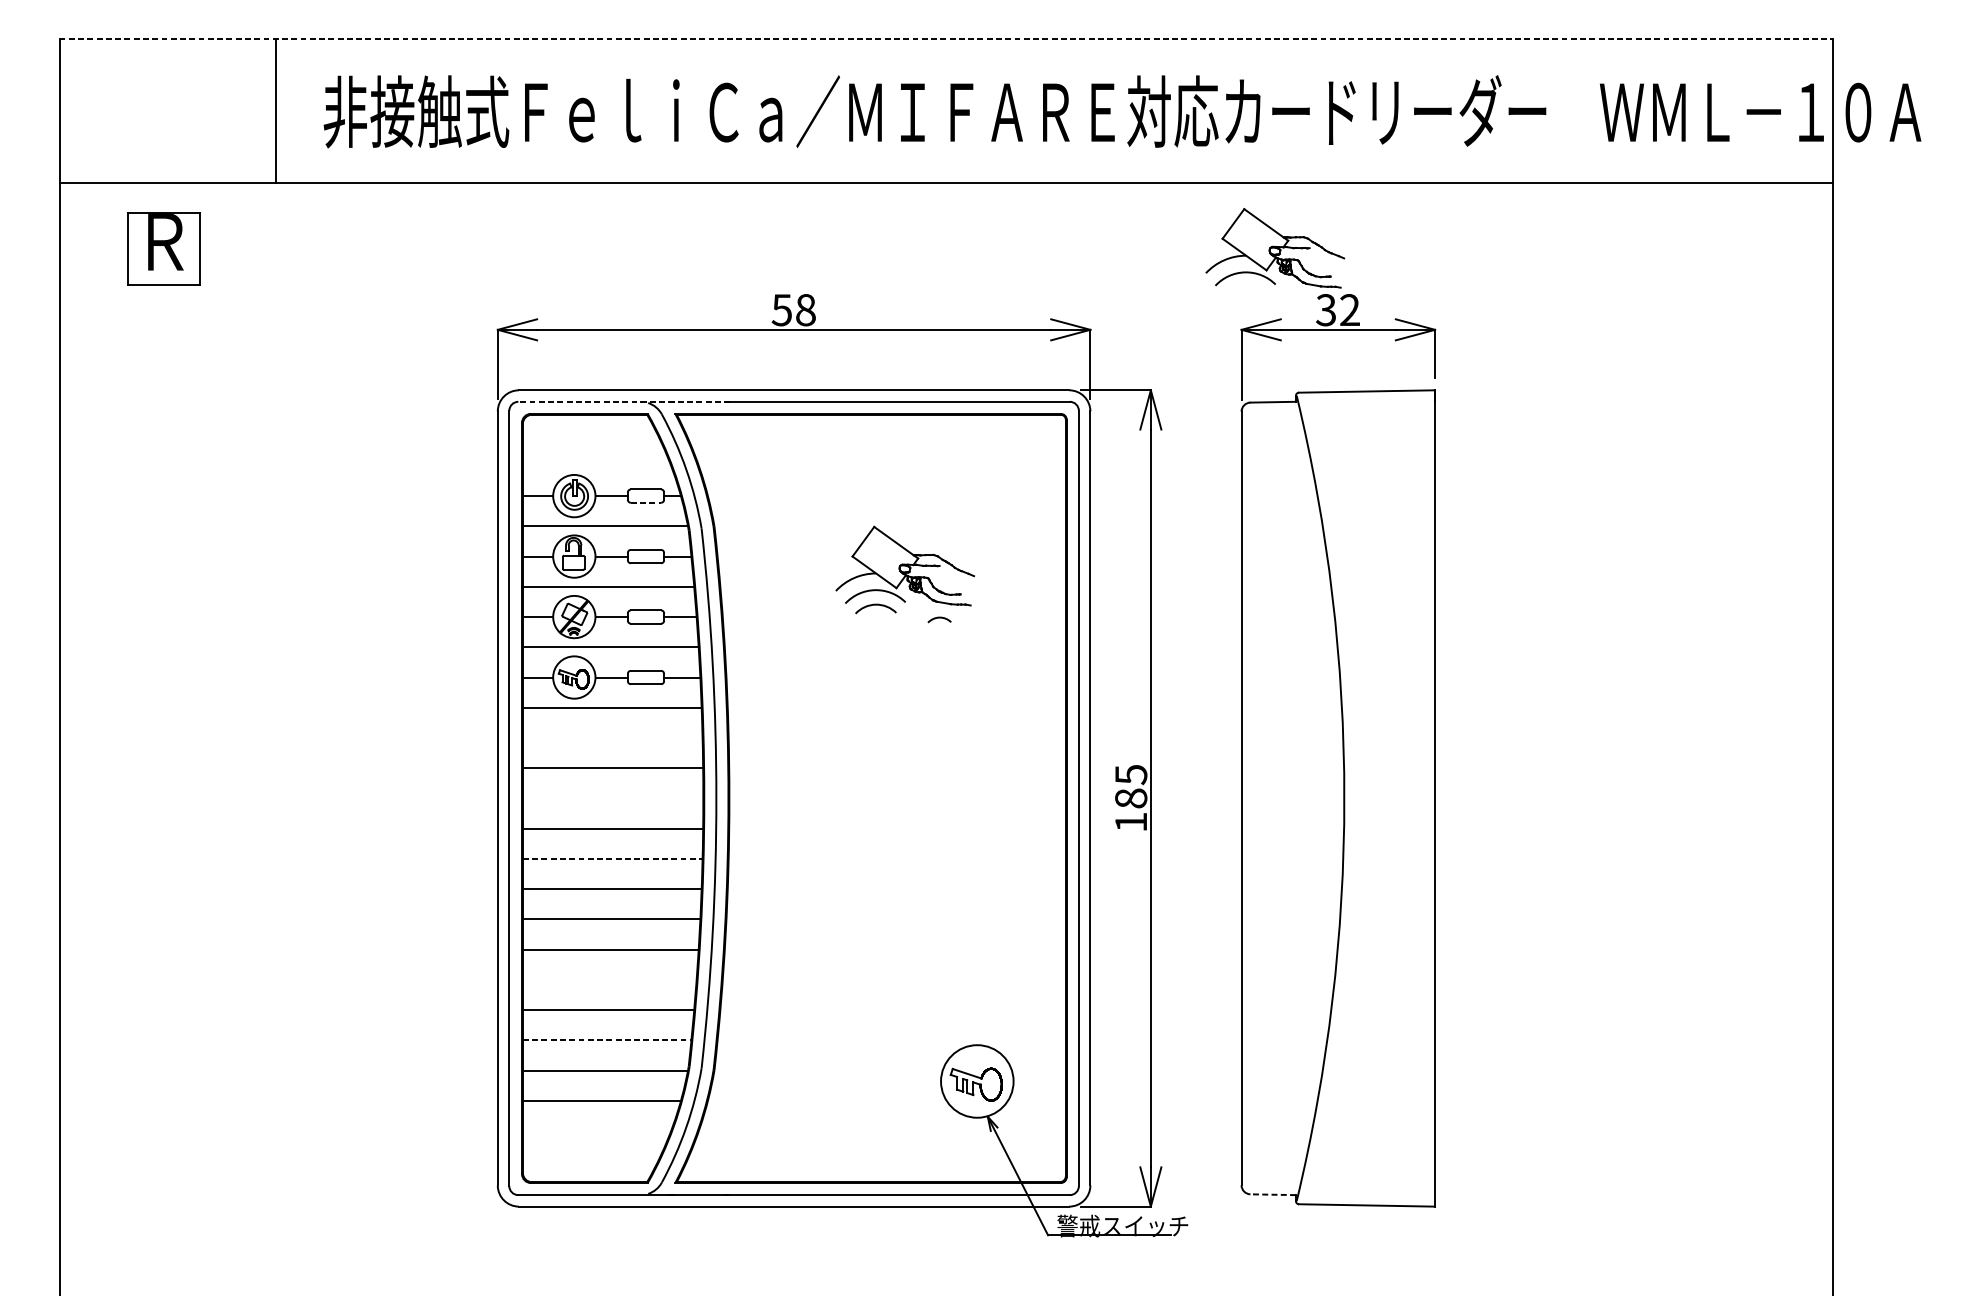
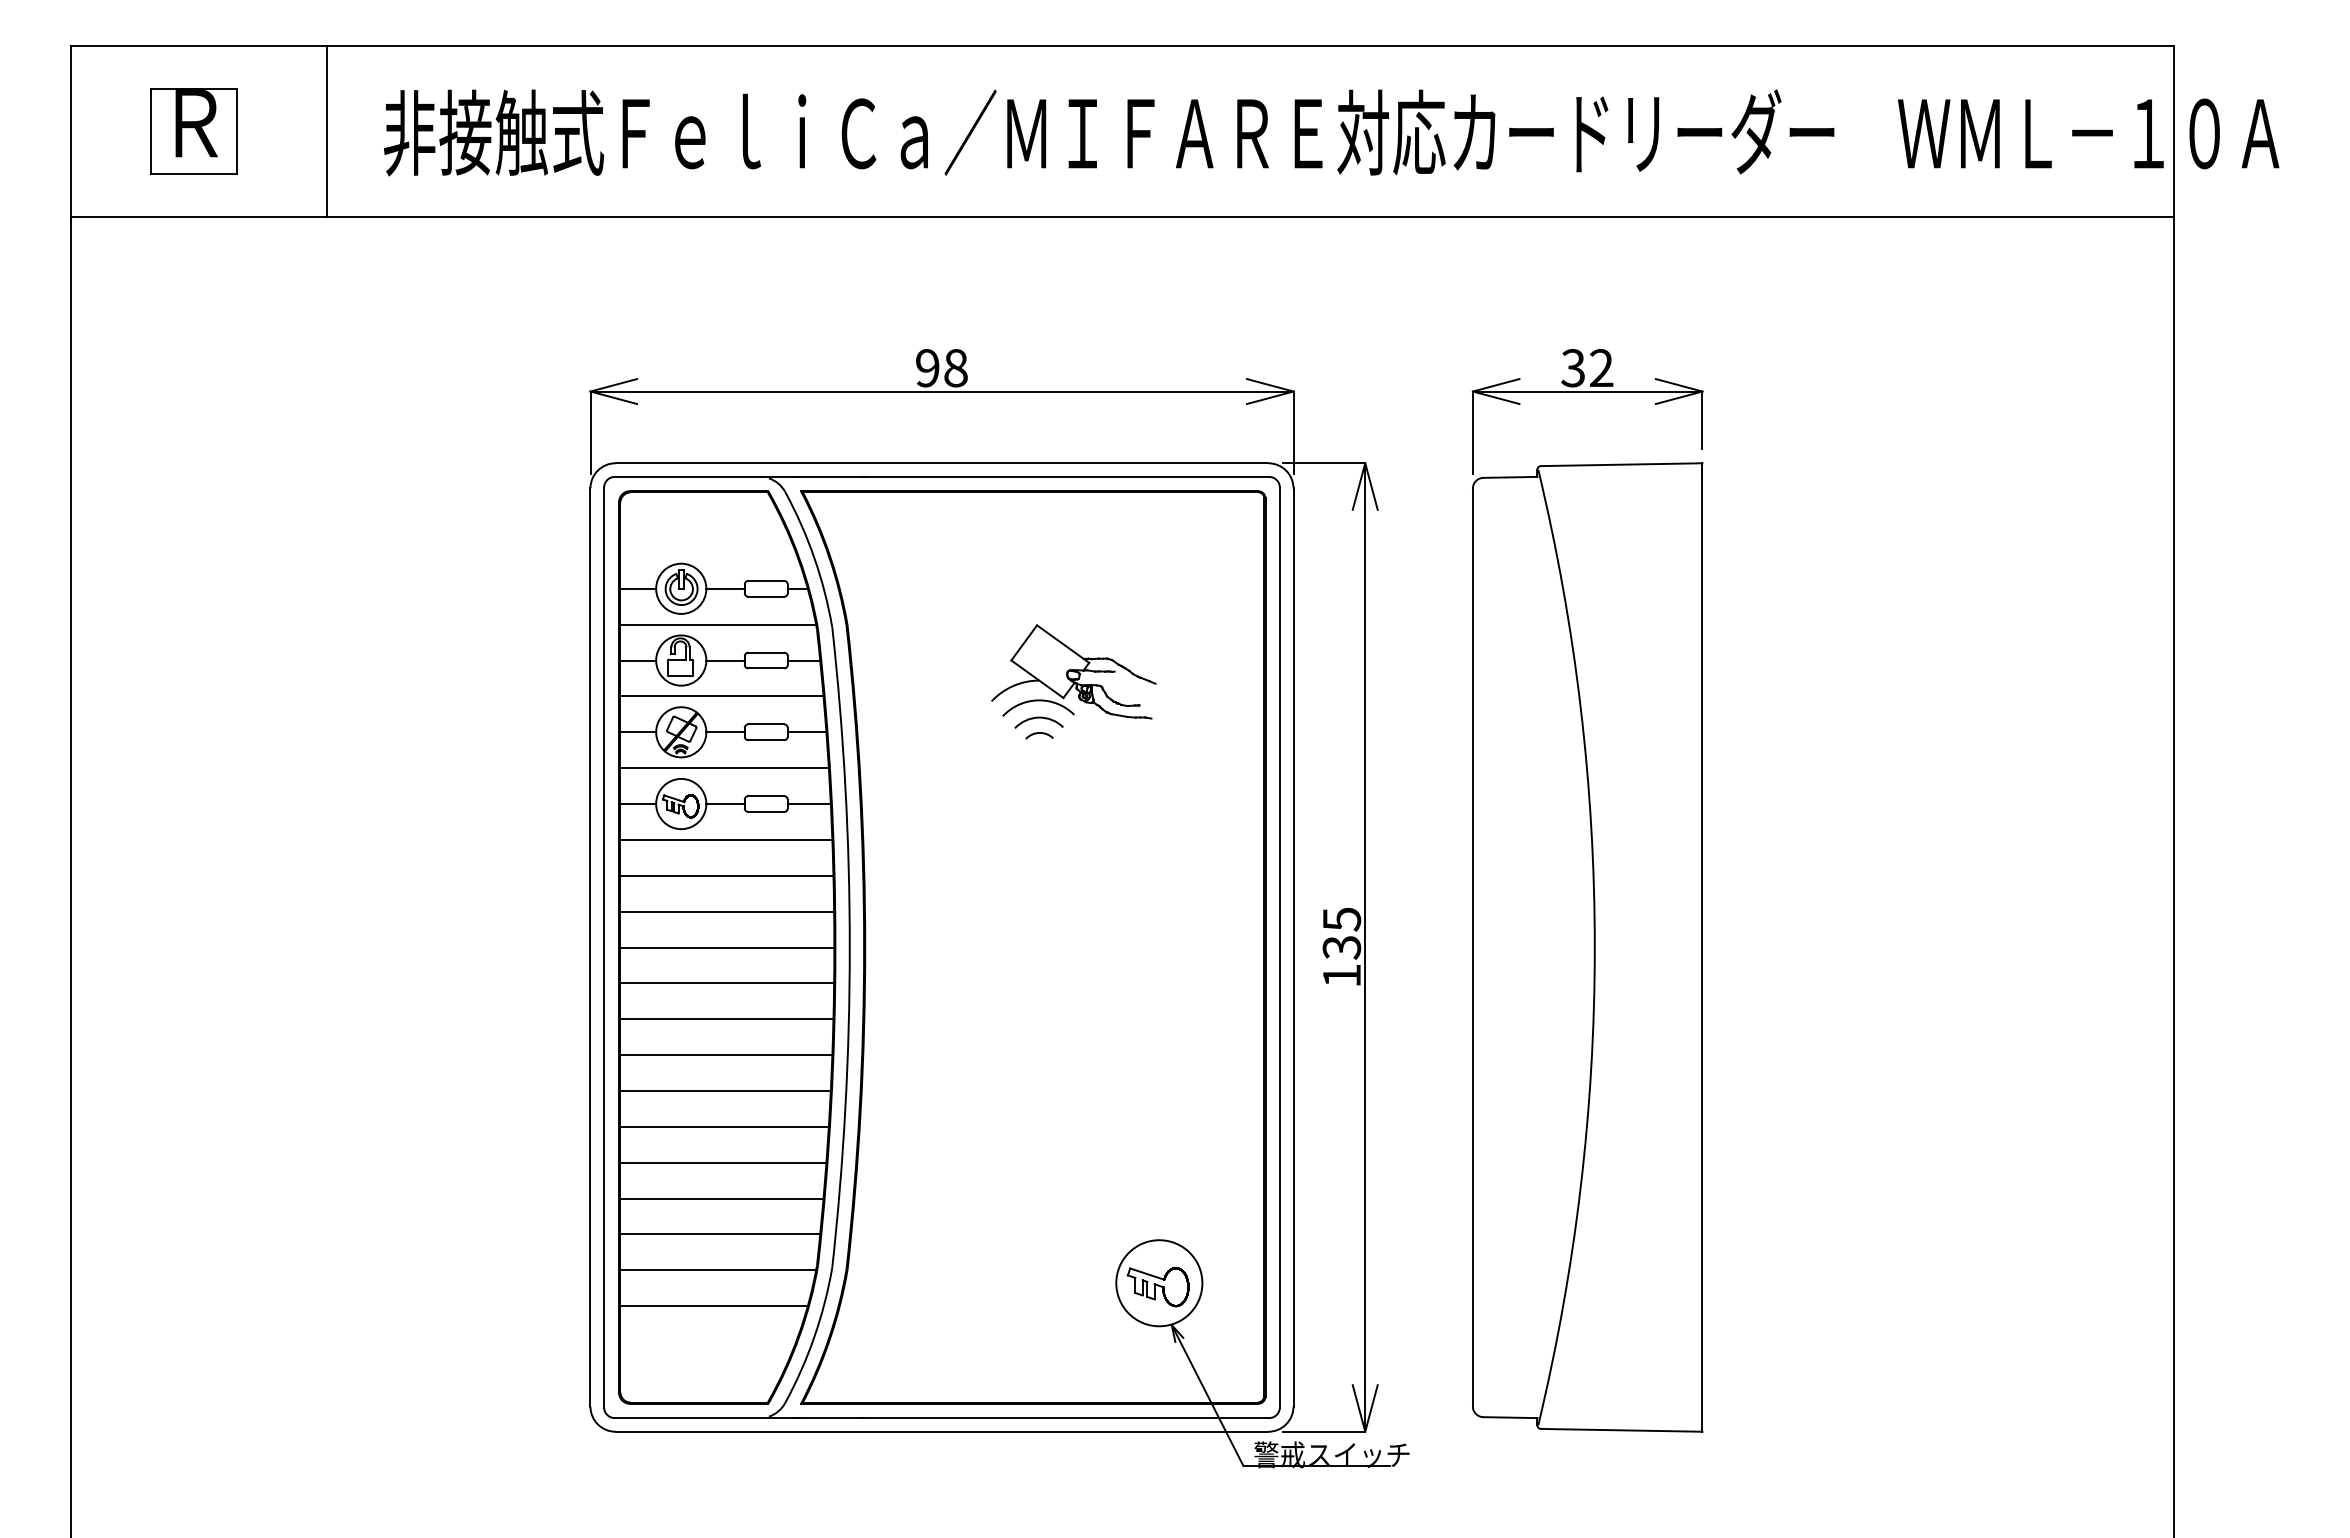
line: (946, 39) -> (1122, 46), dashed -> solid
part: (163, 248) -> (193, 131), moved
part: (1274, 248) -> (1512, 294), removed
text: (781, 310) -> (927, 368), 58 -> 98
line: (624, 401) -> (740, 476), dashed -> solid
line: (646, 502) -> (766, 596), dashed -> solid
arc: (939, 618) -> (1039, 733), moved
line: (612, 737) -> (726, 875), added
line: (613, 798) -> (727, 947), added
text: (1130, 798) -> (1341, 947), 185 -> 135
line: (612, 859) -> (726, 1019), dashed -> solid
line: (609, 979) -> (723, 1162), added
line: (607, 1040) -> (720, 1234), dashed -> solid
line: (1273, 1194) -> (1510, 1417), dashed -> solid

